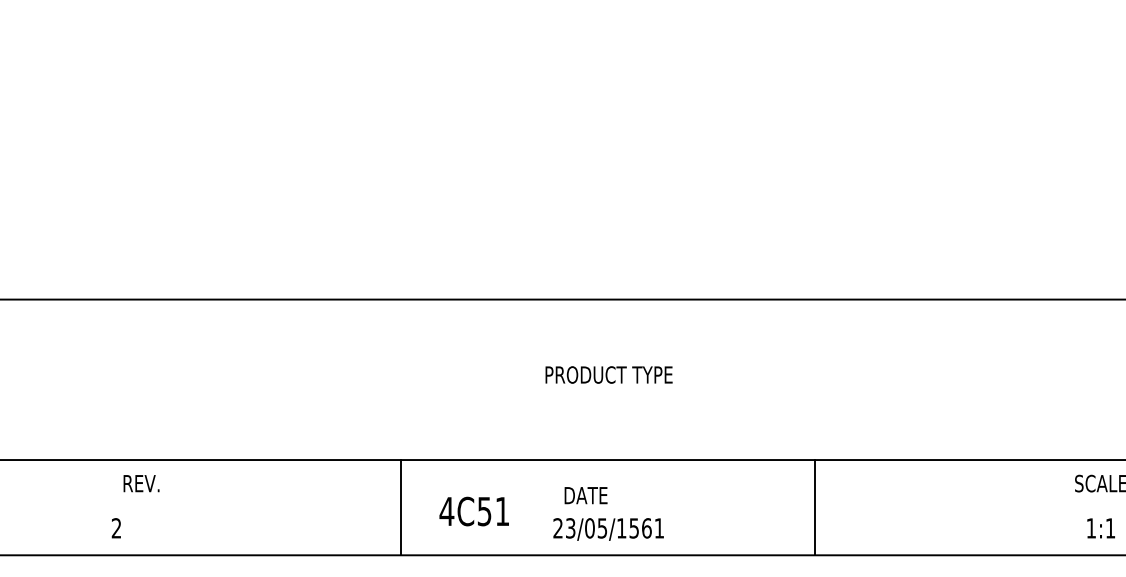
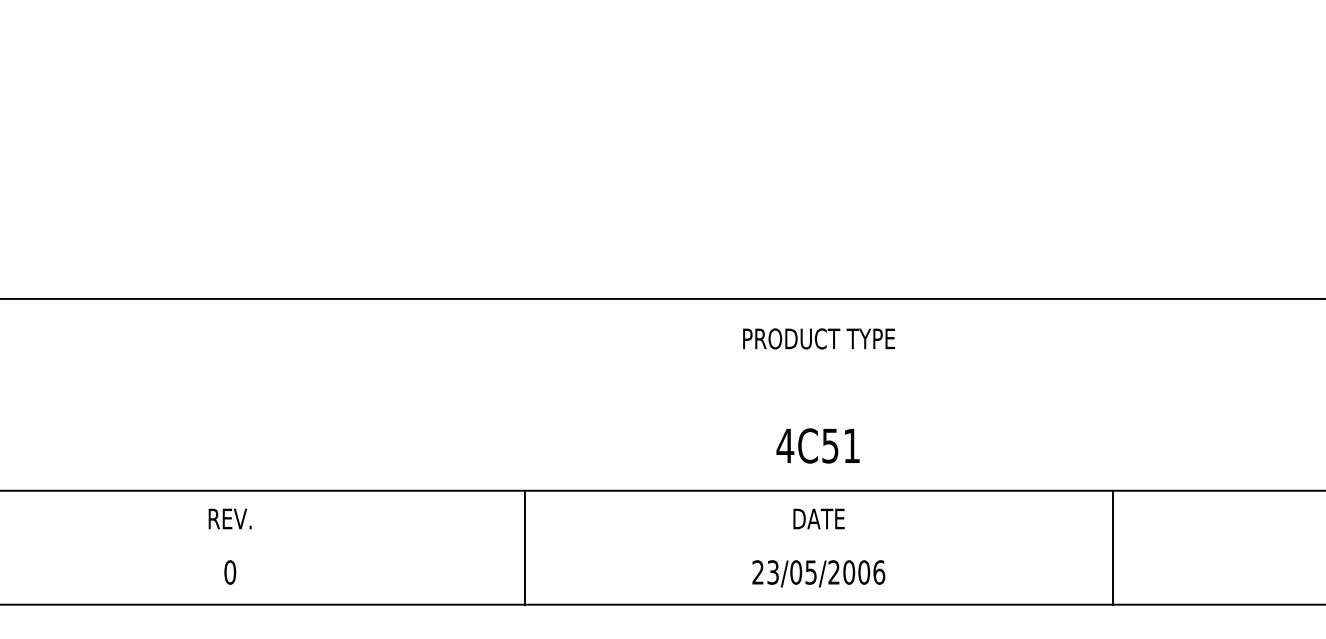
text: (608, 374) -> (818, 338), moved
text: (141, 483) -> (230, 518), moved
text: (585, 495) -> (818, 518), moved
line: (400, 507) -> (524, 547), moved
line: (814, 507) -> (1112, 547), moved
text: (473, 511) -> (817, 445), moved
text: (116, 528) -> (230, 572), 2 -> 0
text: (640, 528) -> (856, 572), 23/05/1561 -> 23/05/2006

